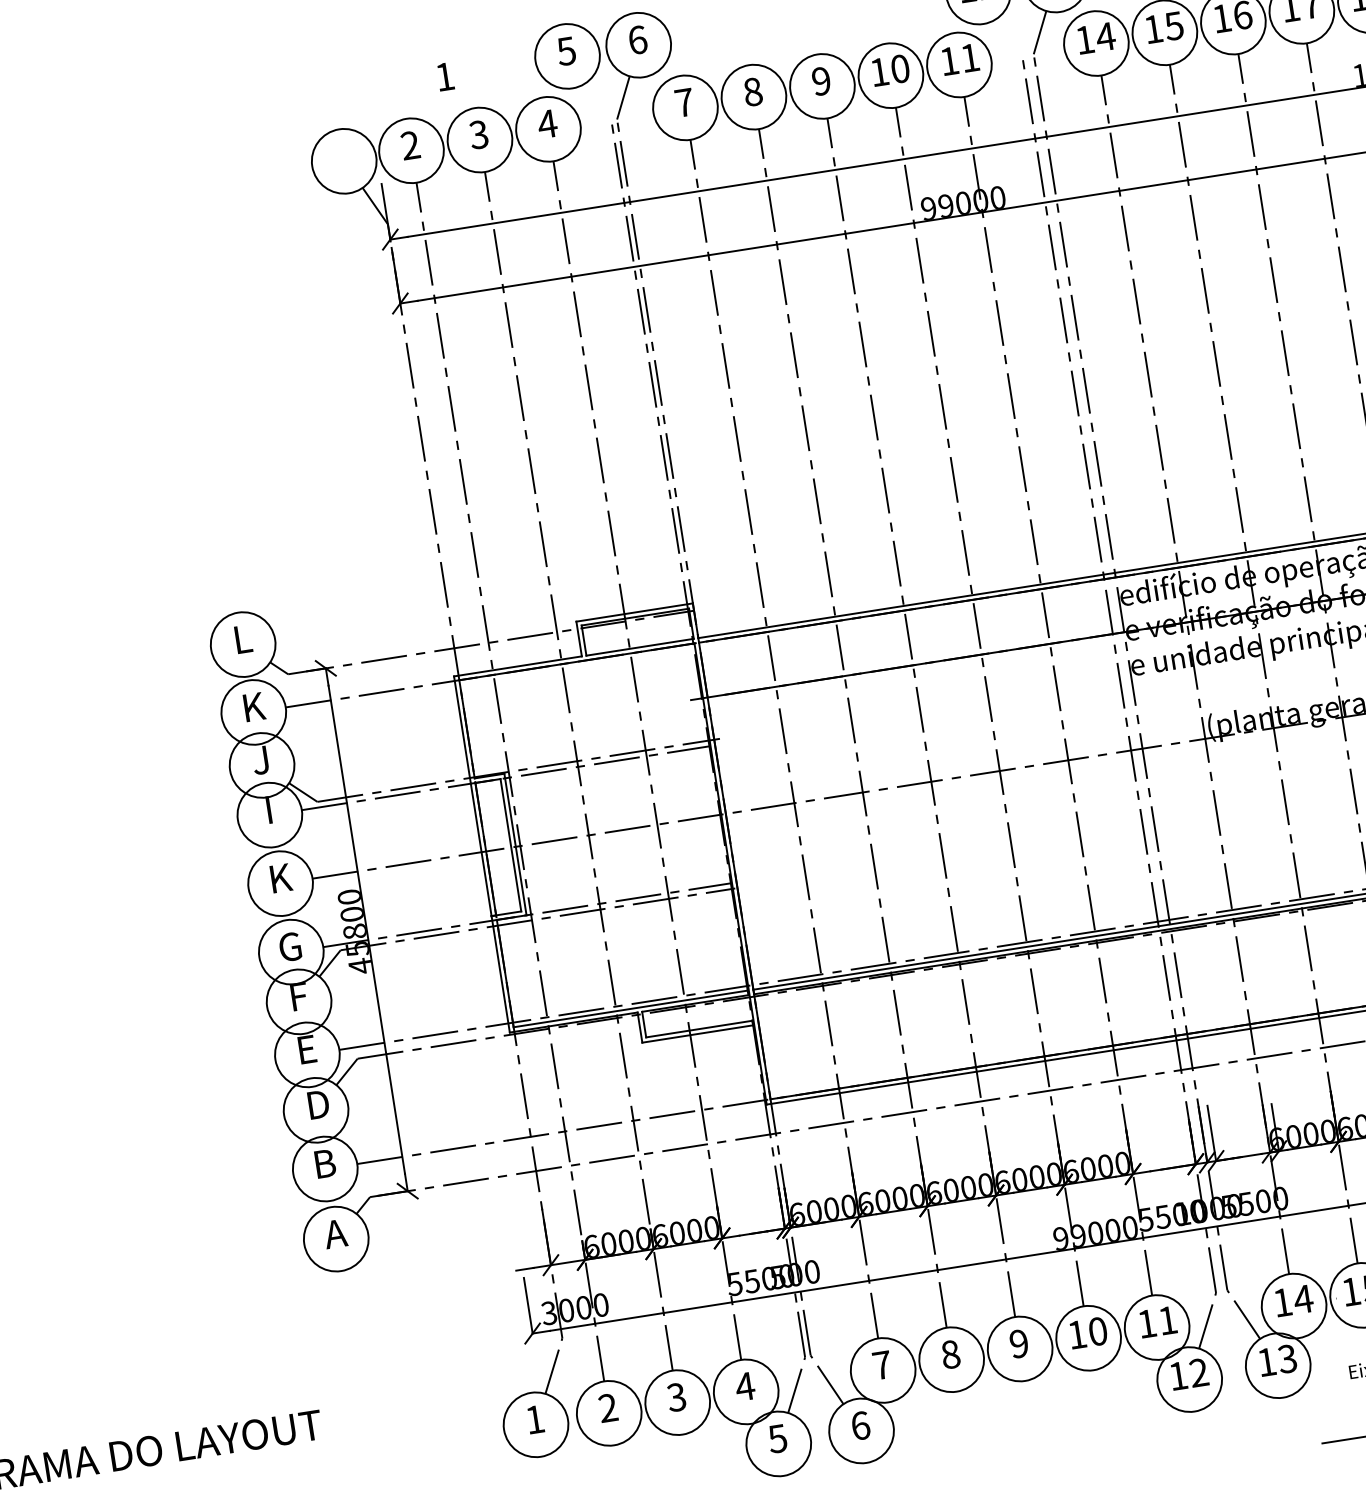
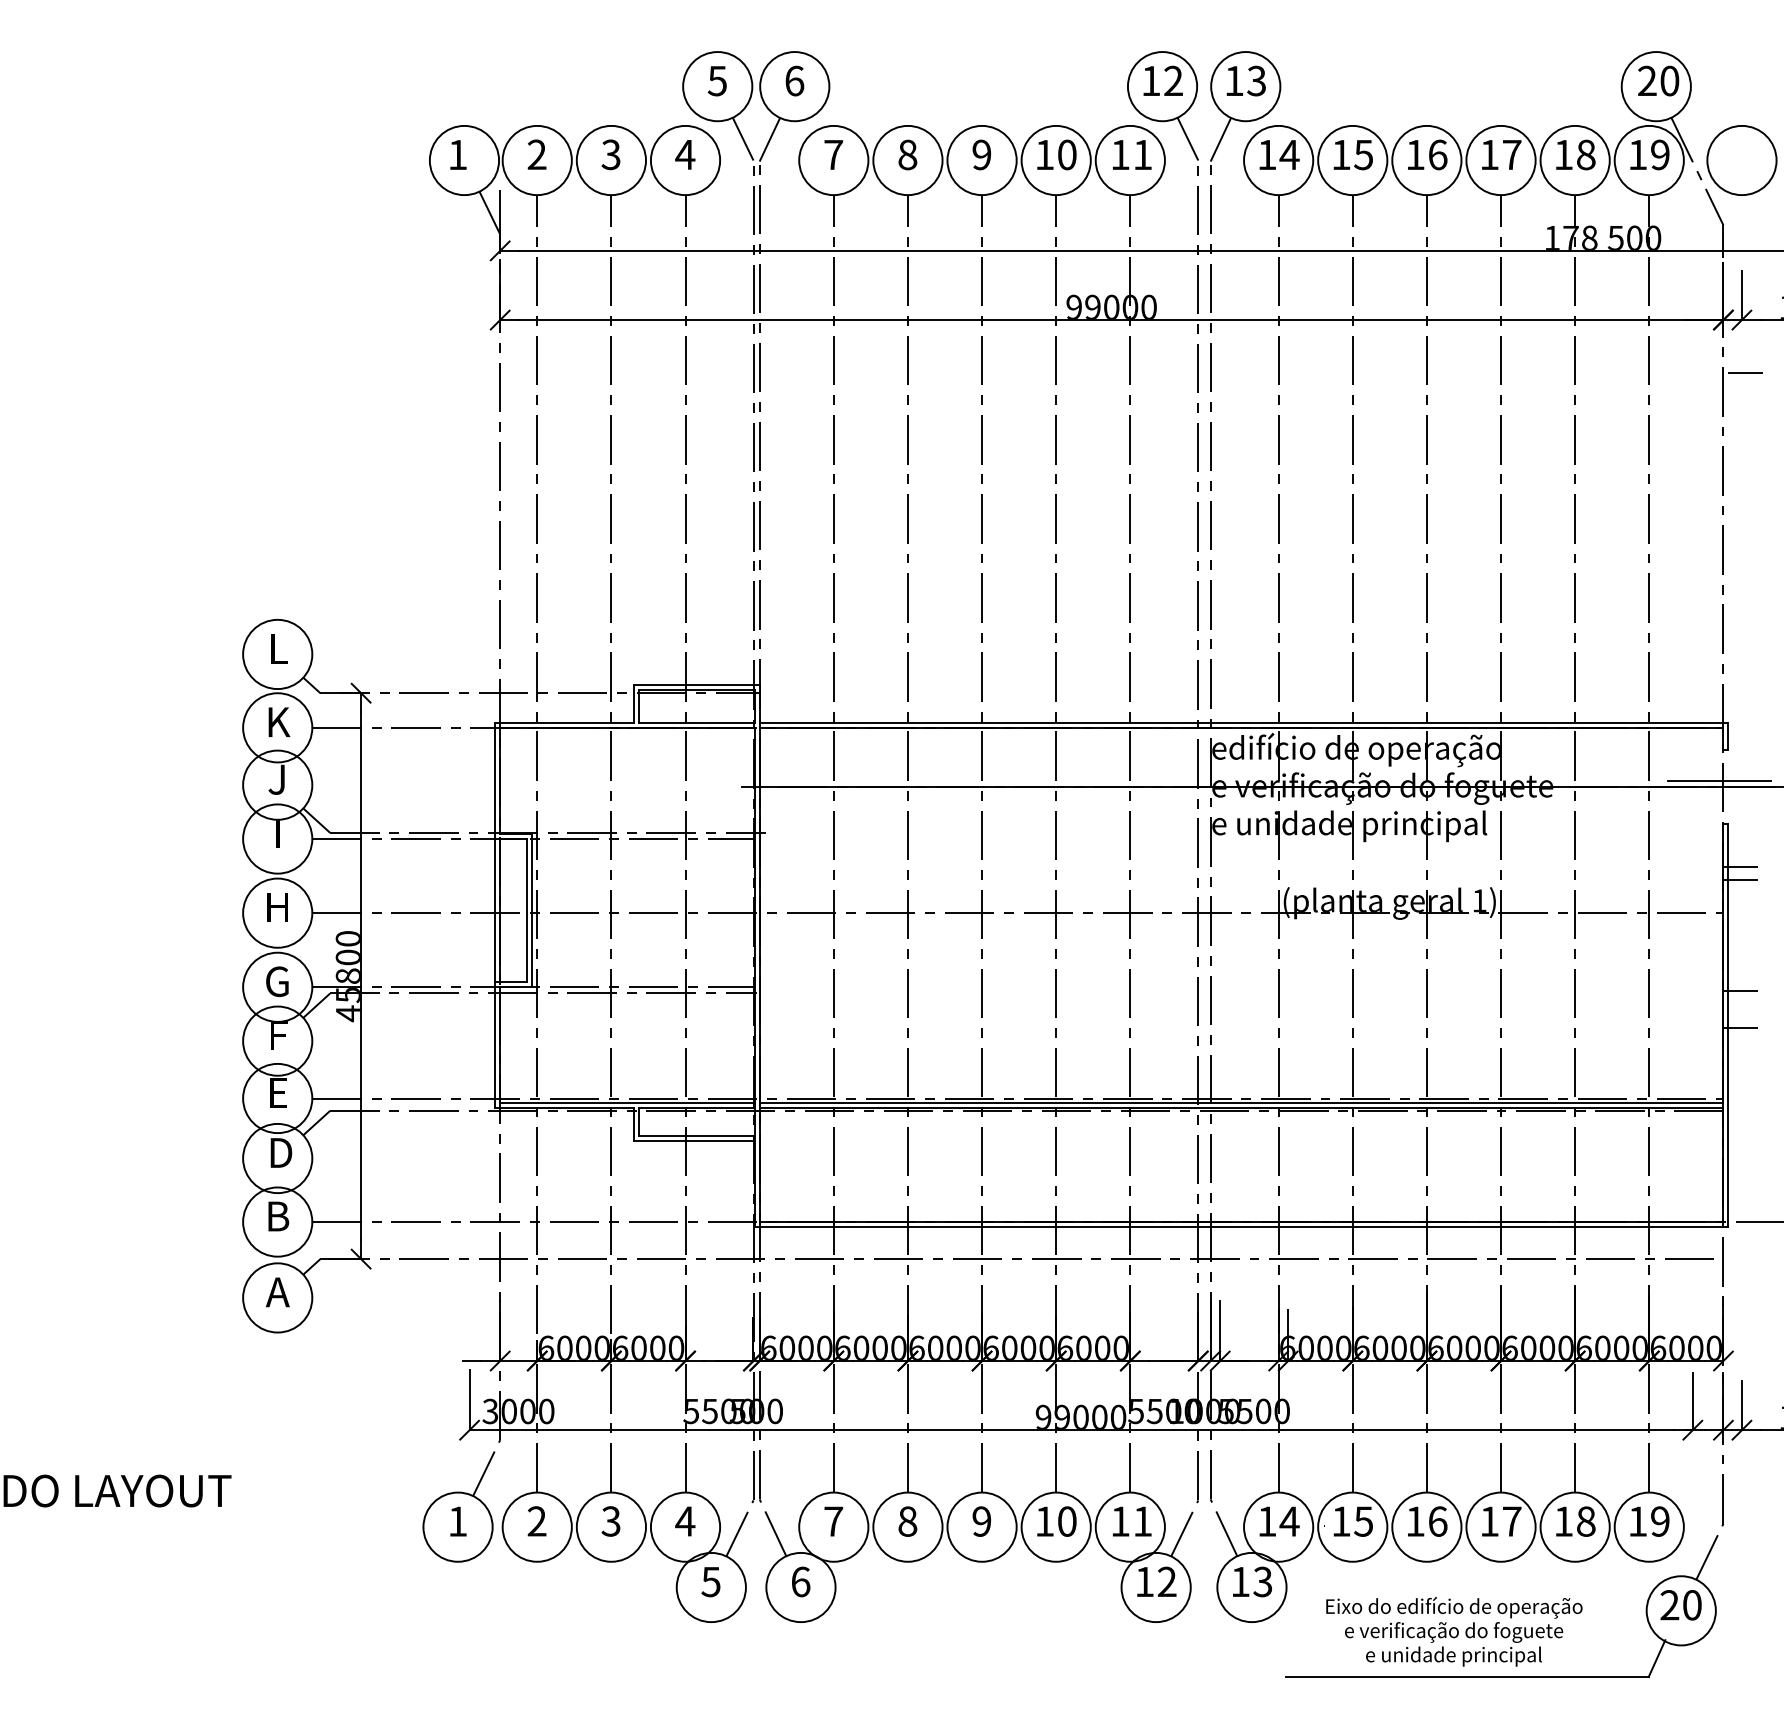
line: (1009, 36) -> (1187, 138), added
text: (445, 76) -> (458, 154), moved
line: (597, 100) -> (742, 138), added
text: (280, 878) -> (278, 907), K -> H

